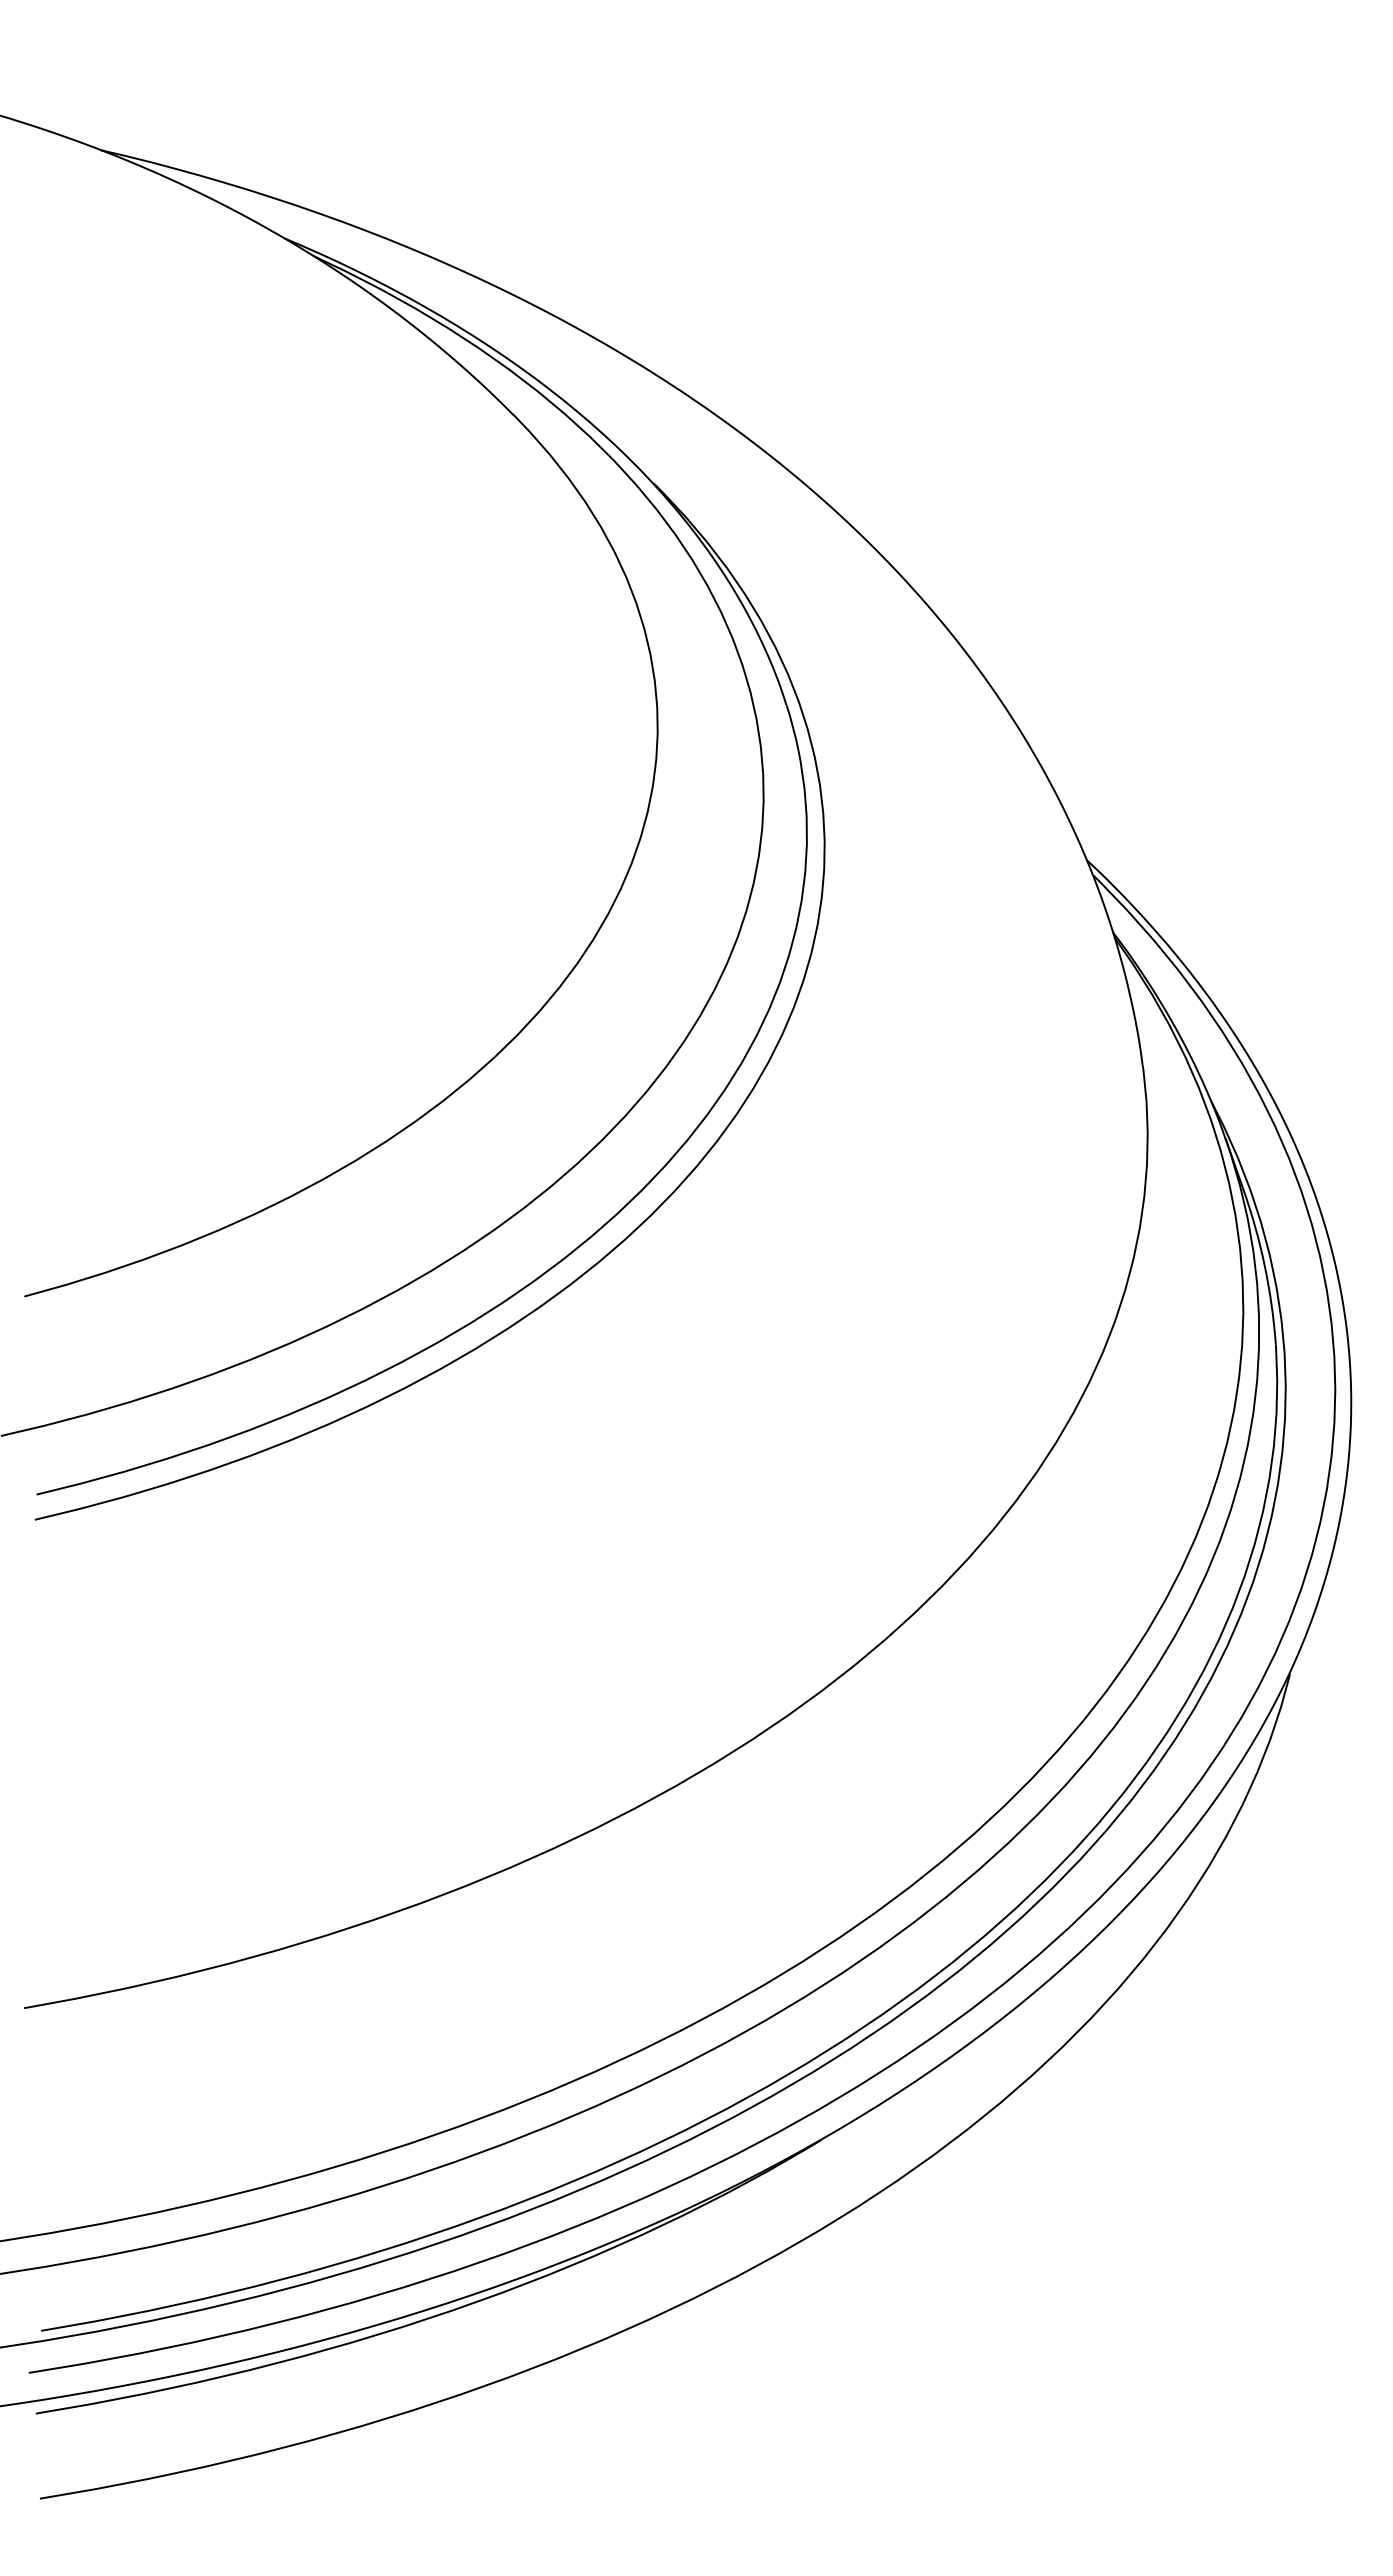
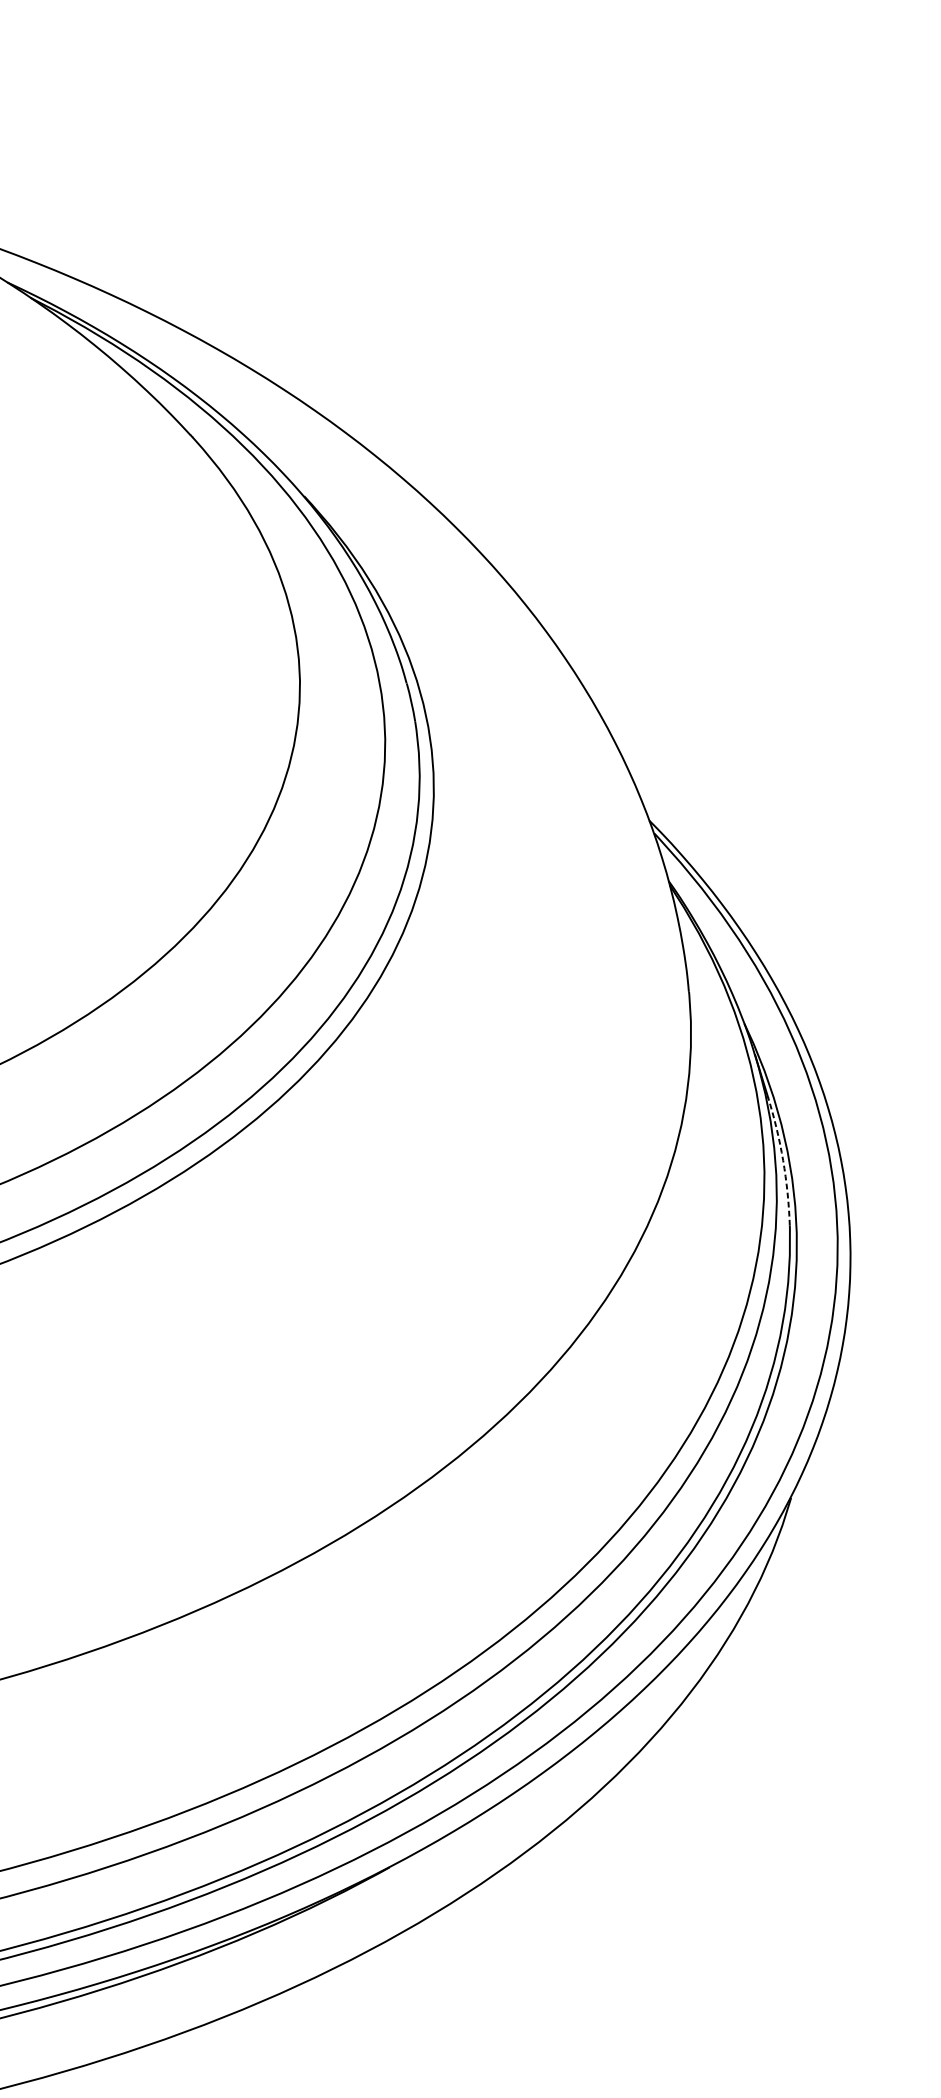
arc: (1264, 1265) -> (782, 1160), solid -> dashed

